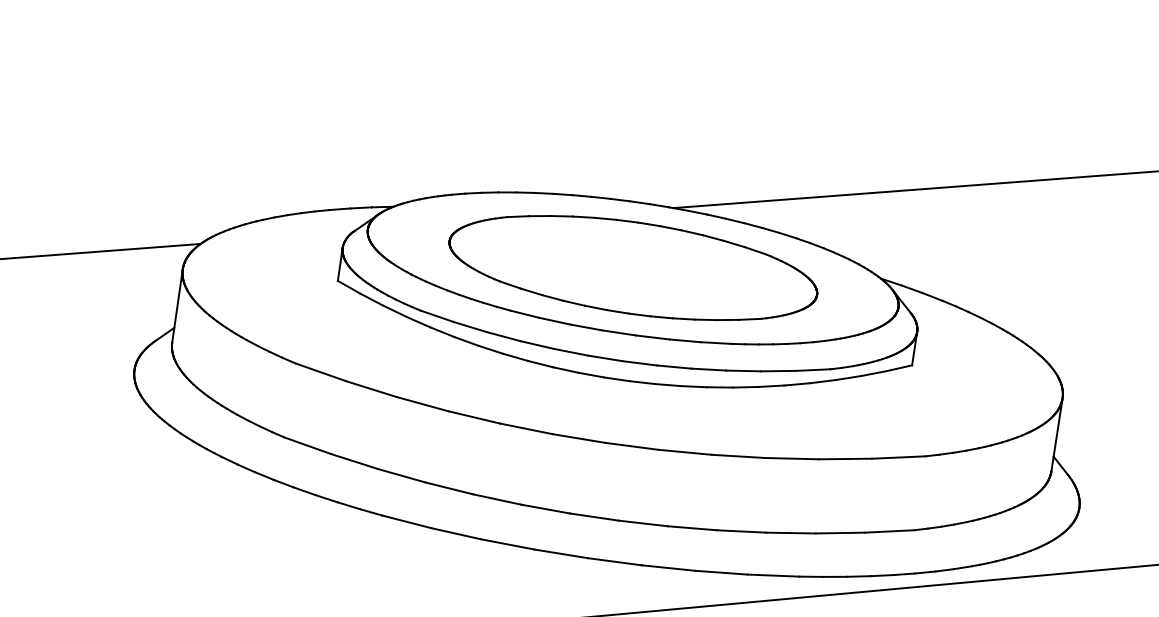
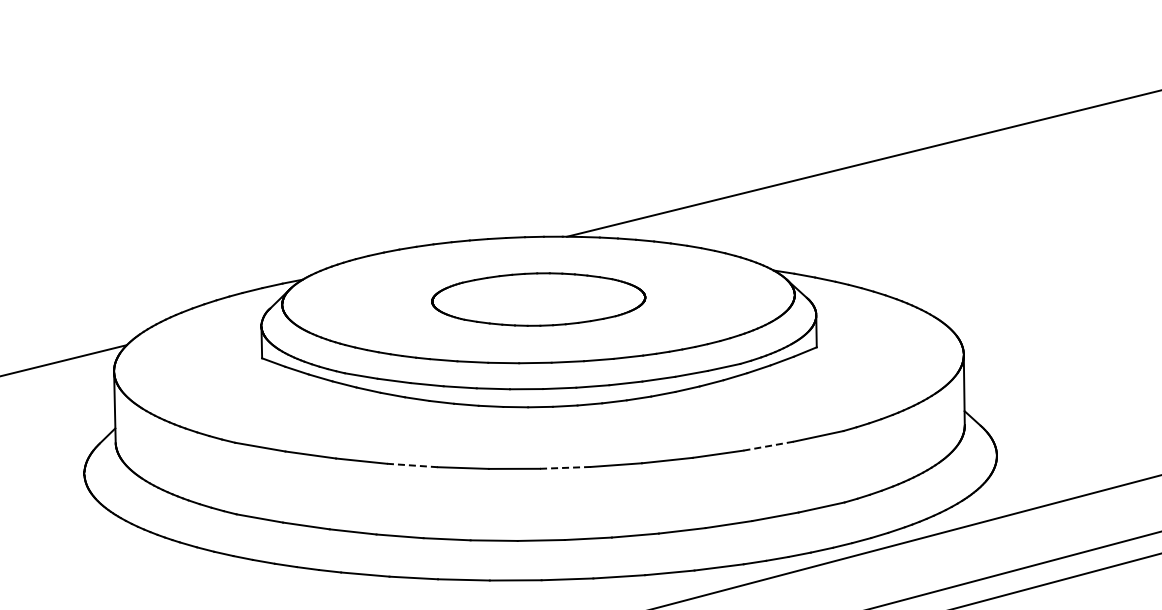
part: (633, 267) -> (538, 299), size x0.6
line: (474, 417) -> (412, 465), solid -> dashed
line: (632, 445) -> (565, 467), solid -> dashed
line: (845, 459) -> (768, 446), solid -> dashed

